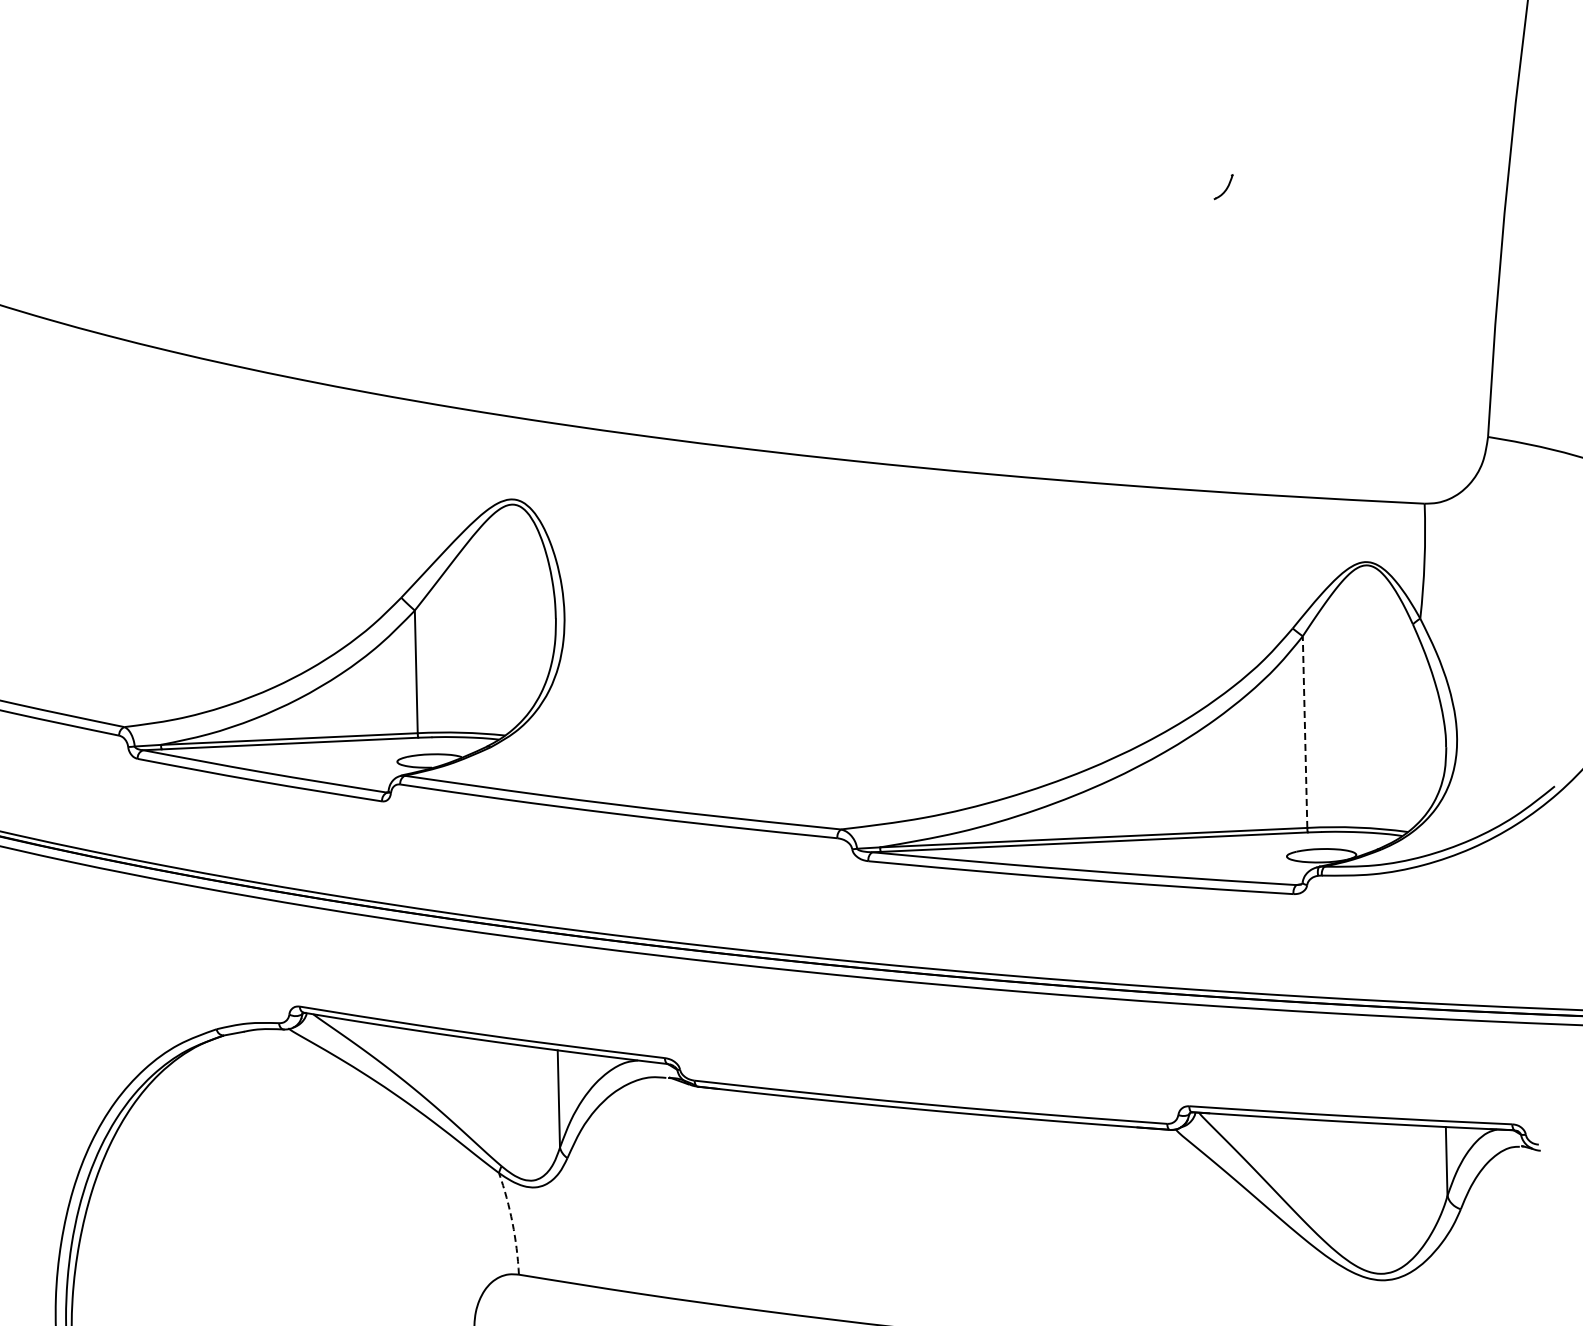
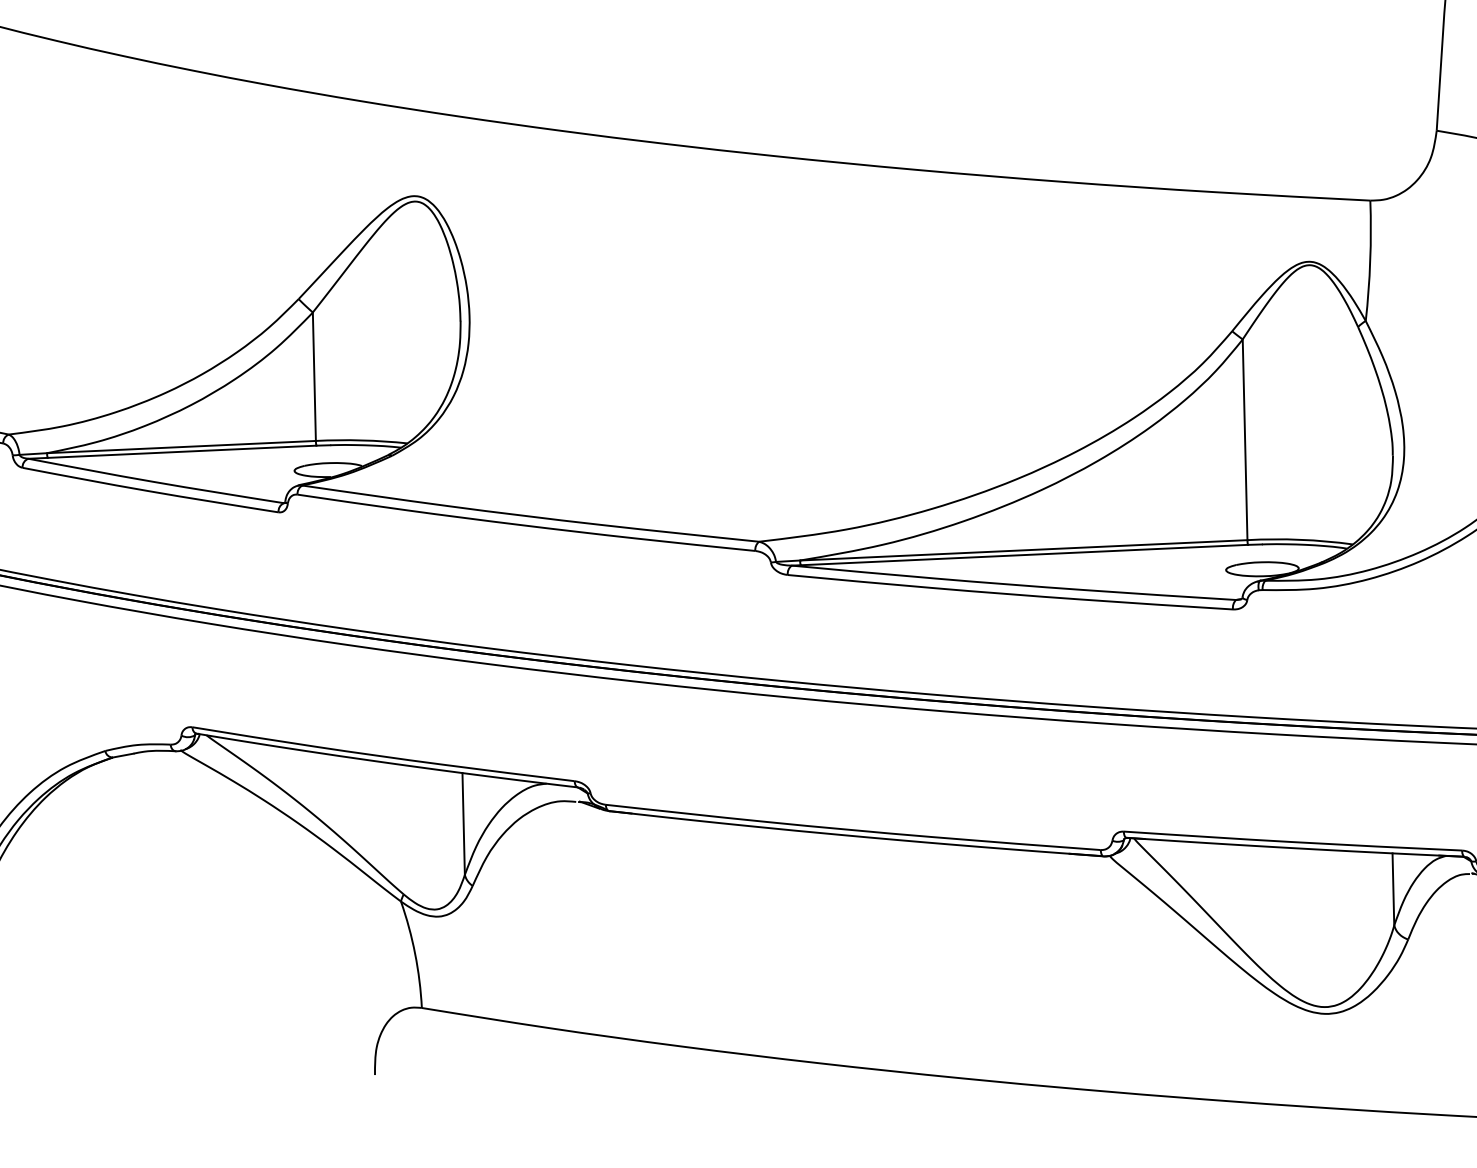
line: (1305, 732) -> (1245, 440), dashed -> solid
arc: (512, 1223) -> (415, 954), dashed -> solid

